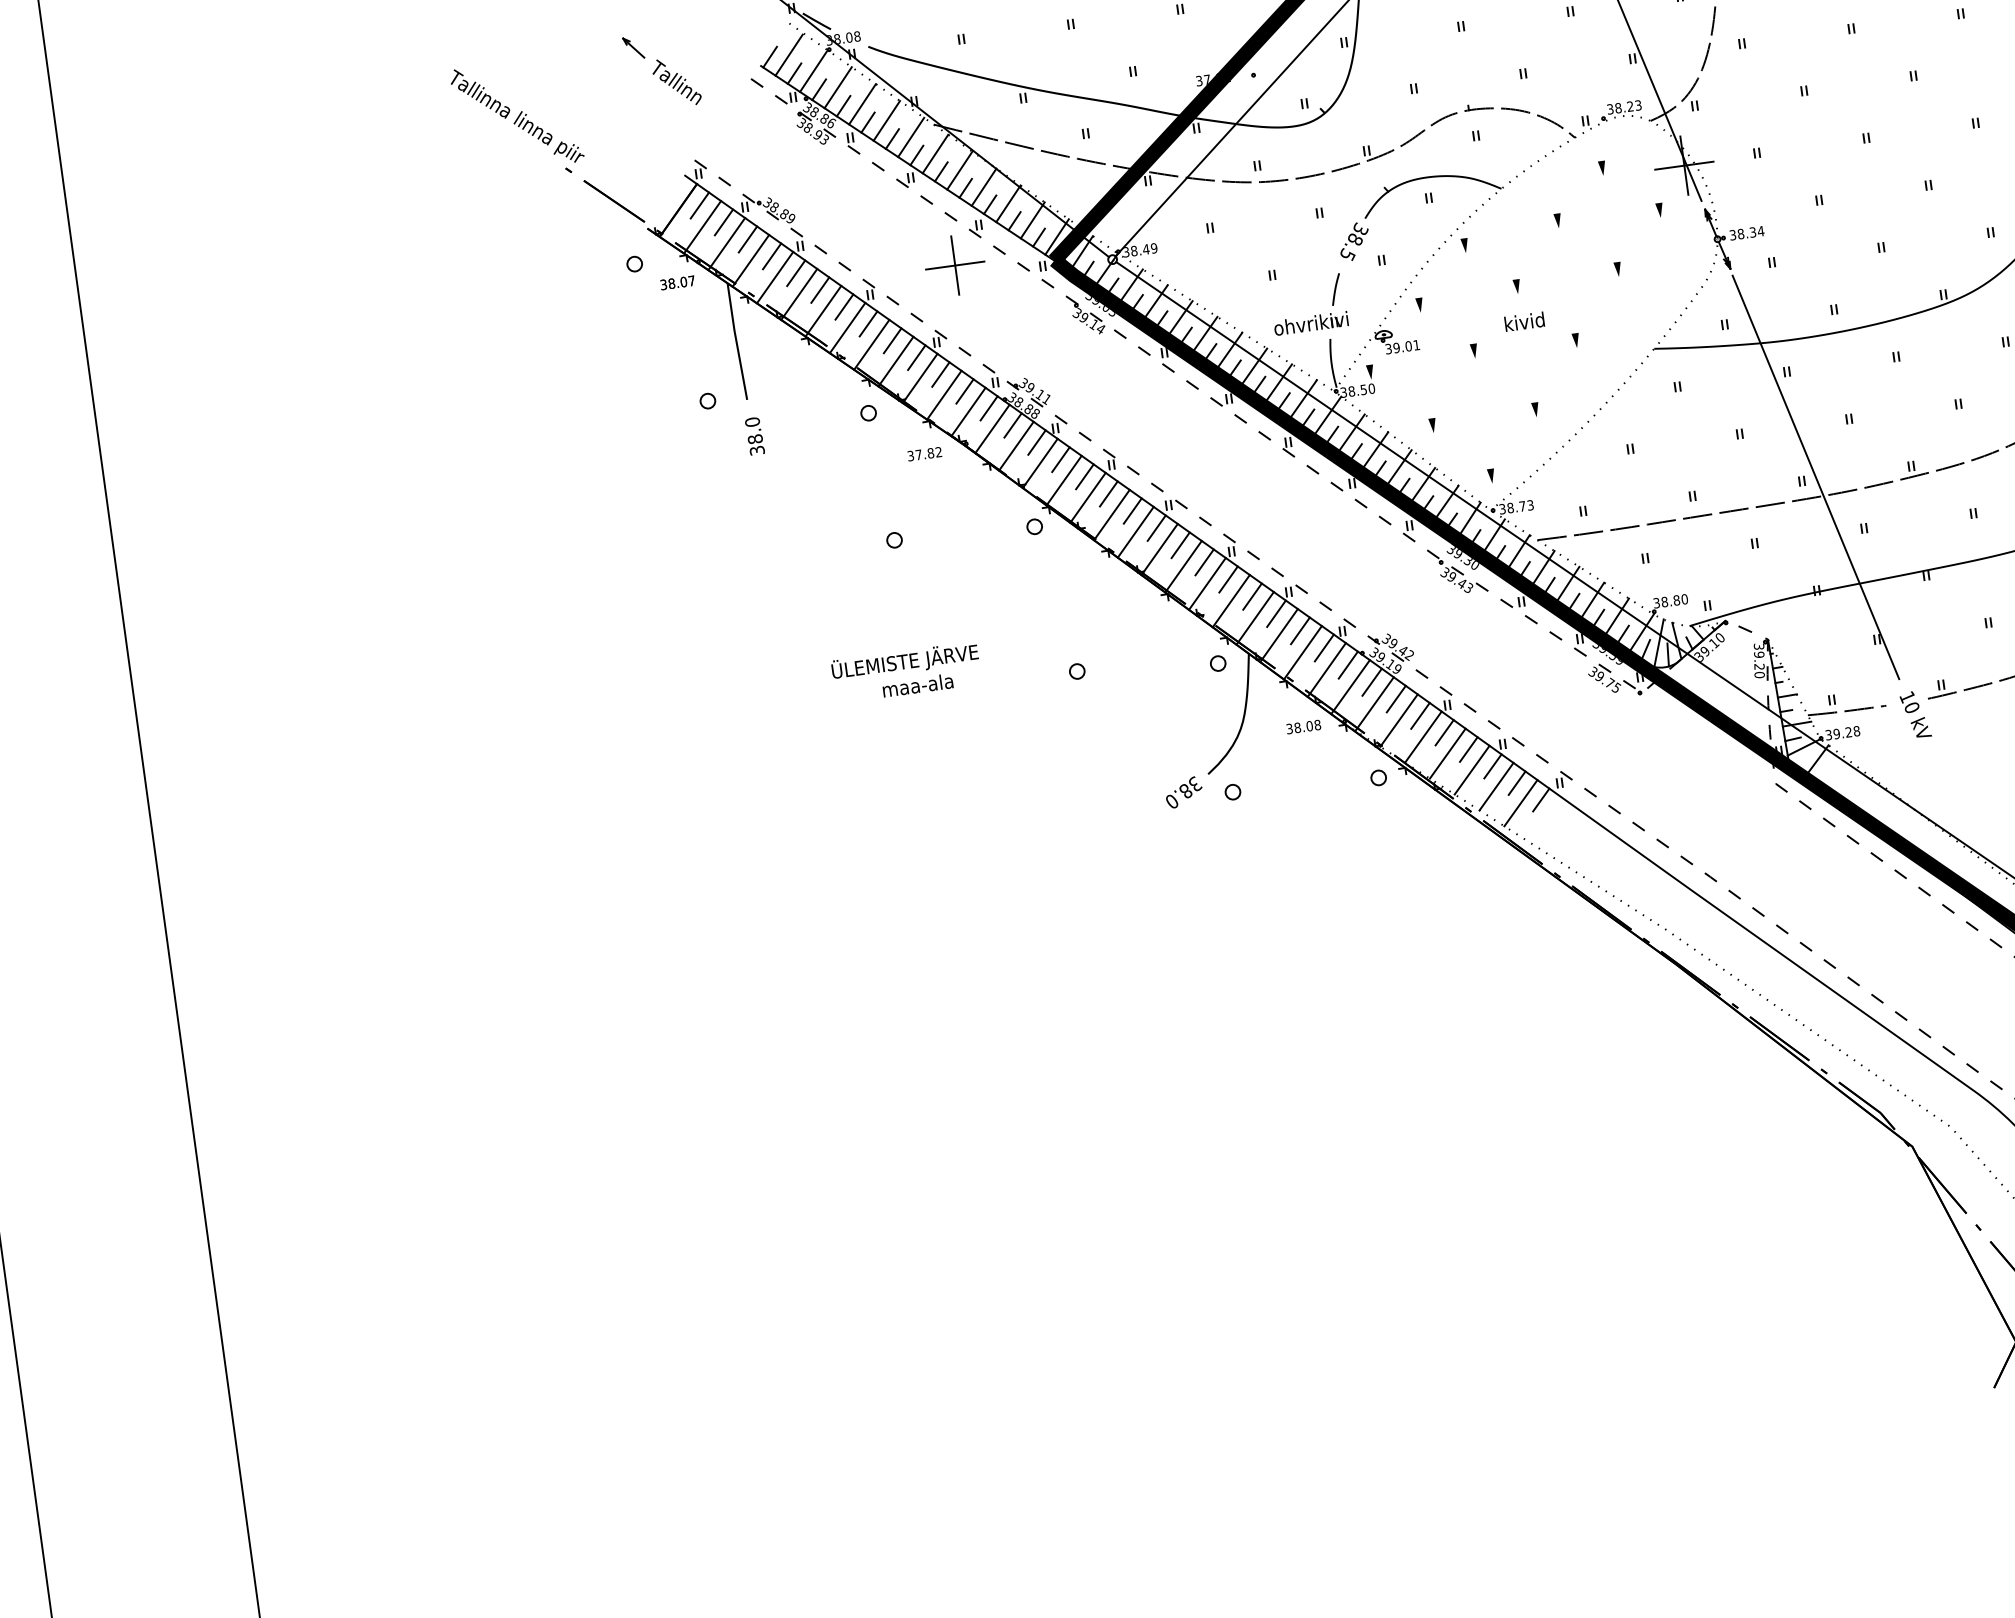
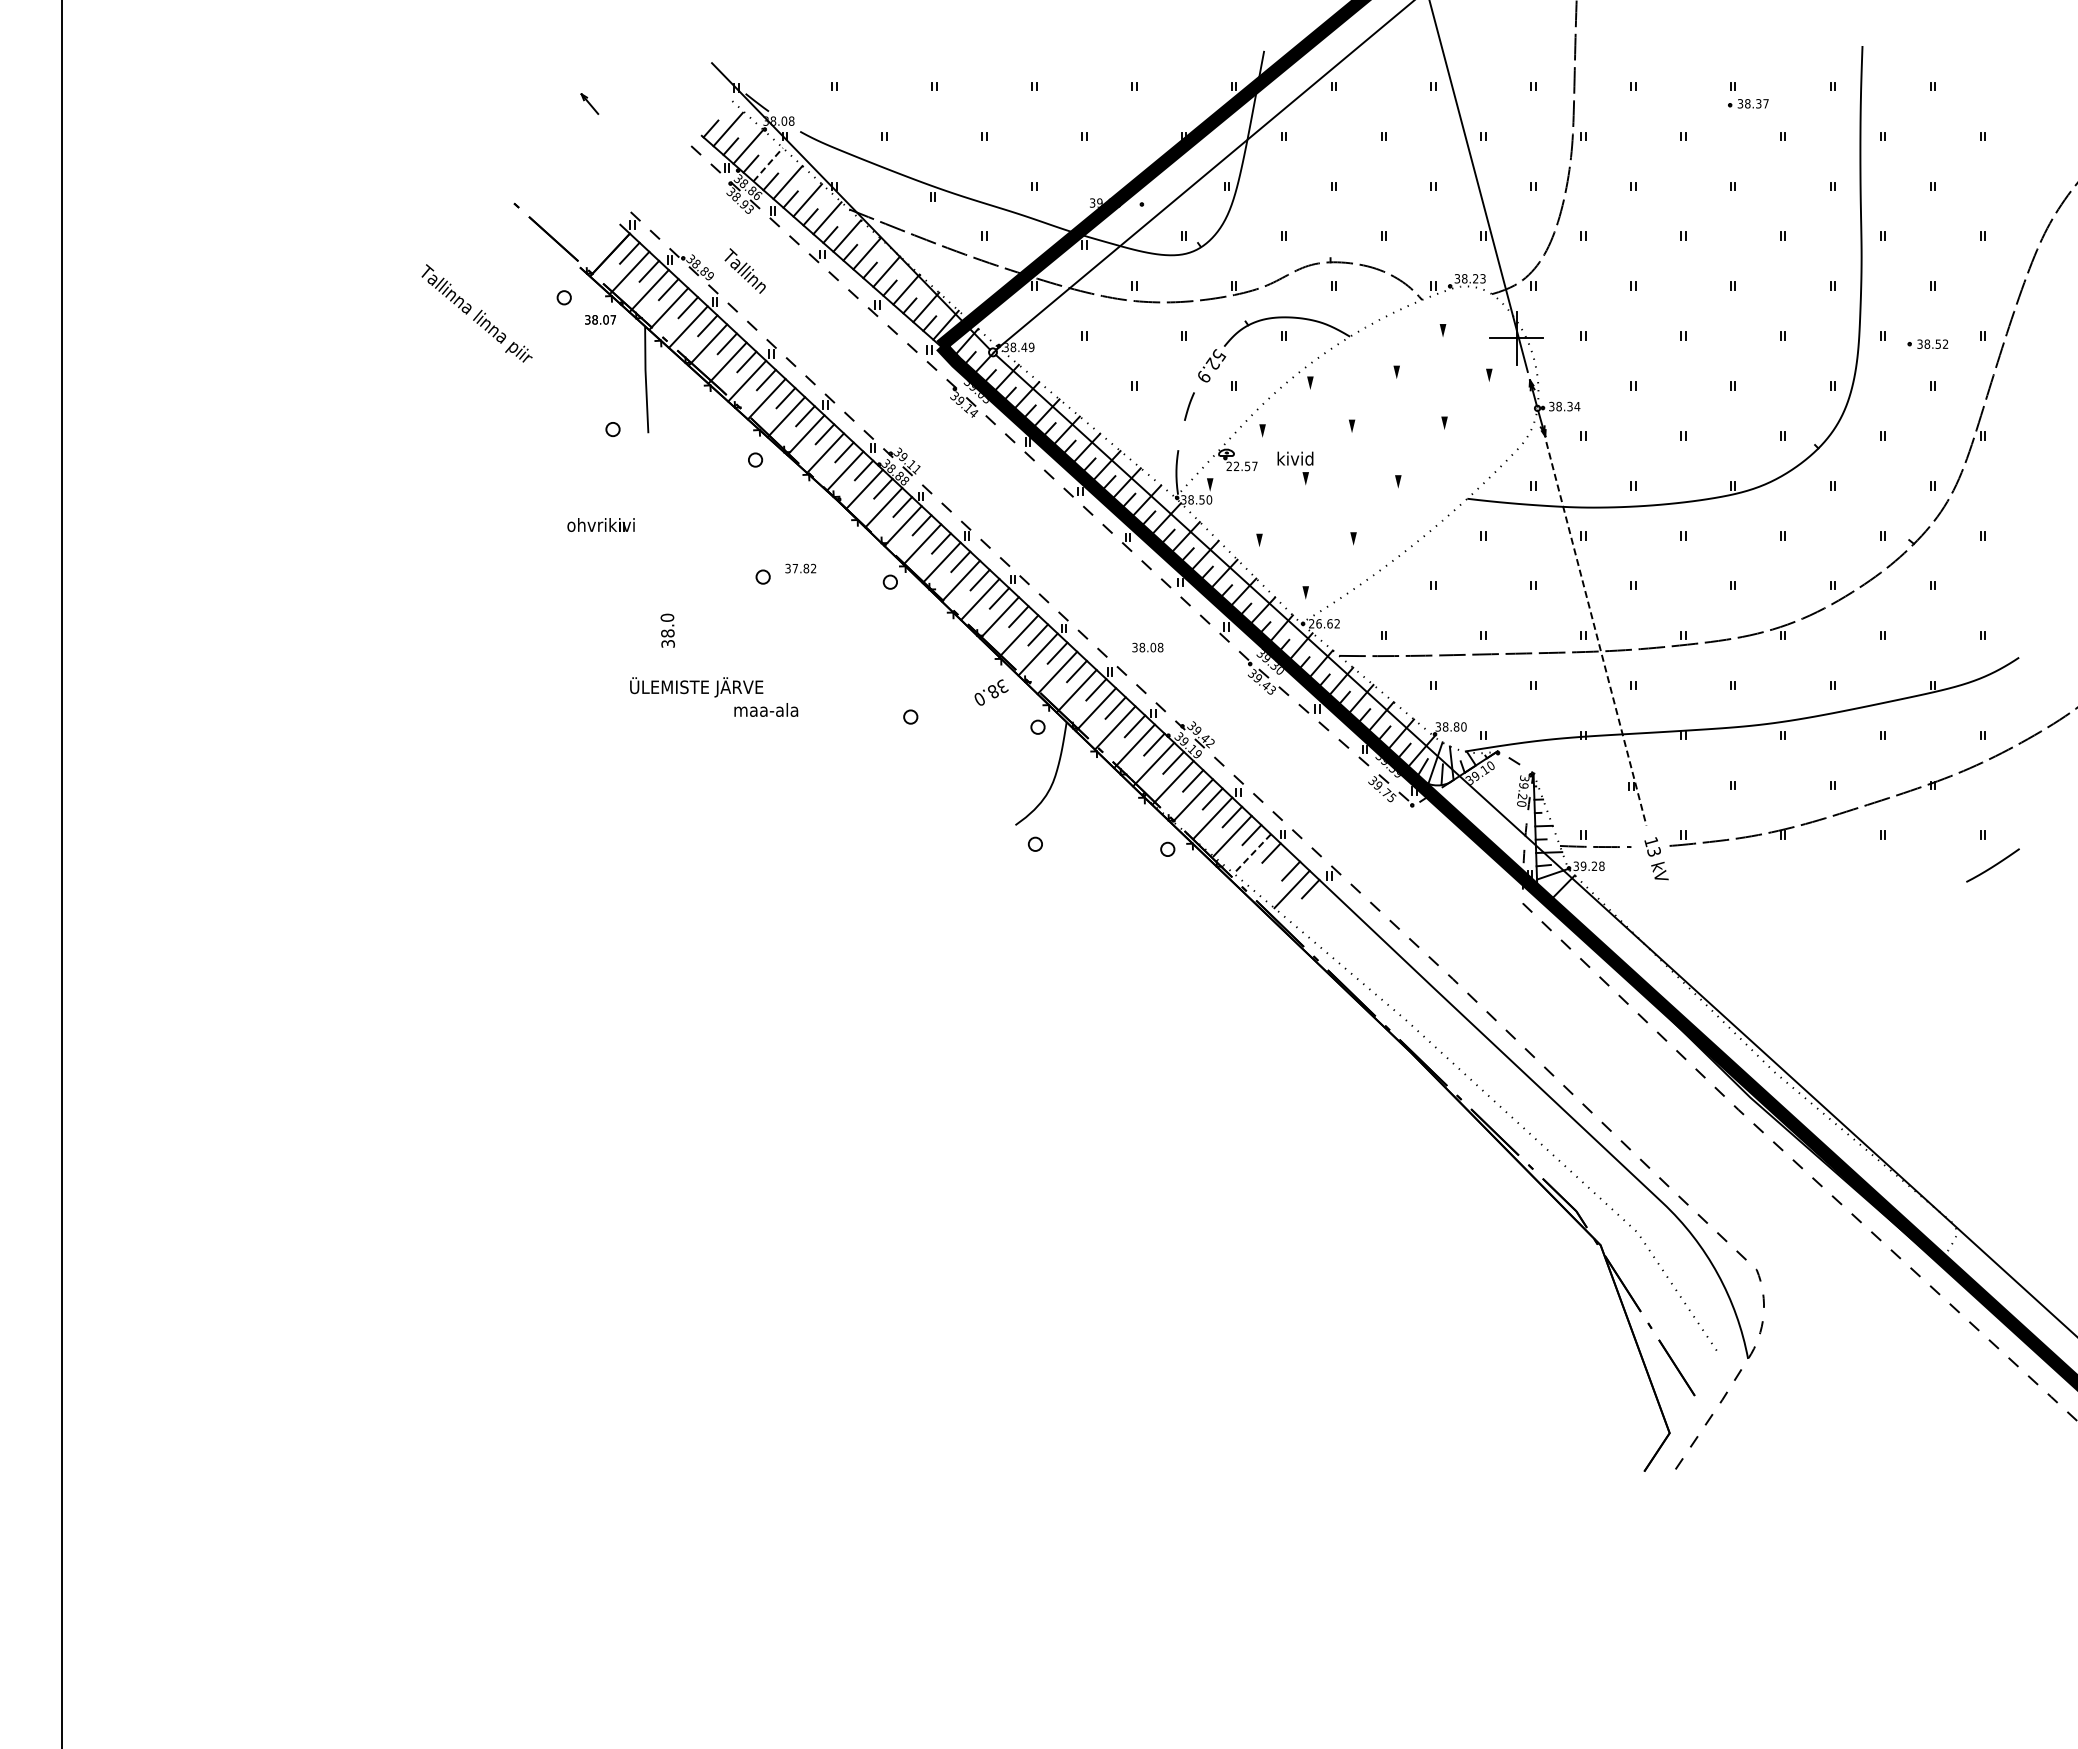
text: (1216, 78) -> (1108, 202), 37.92 -> 39.06
text: (675, 81) -> (744, 270), moved
line: (838, 87) -> (768, 164), solid -> dashed
text: (516, 115) -> (476, 313), moved
text: (1354, 244) -> (1211, 368), 38.5 -> 52.9
part: (955, 265) -> (851, 338), removed
text: (1524, 321) -> (1295, 458), moved
part: (1310, 323) -> (600, 524), moved
text: (1402, 347) -> (1241, 466), 39.01 -> 22.57
text: (754, 436) -> (667, 630), moved
text: (924, 454) -> (800, 568), moved
line: (1816, 478) -> (1596, 634), solid -> dashed
text: (1516, 506) -> (1324, 623), 38.73 -> 26.62
text: (904, 662) -> (696, 687), moved
text: (1911, 707) -> (1653, 851), 10 -> 13
text: (1303, 726) -> (1147, 647), moved
line: (1472, 770) -> (1252, 854), solid -> dashed
line: (1496, 786) -> (1272, 871), removed
text: (1183, 792) -> (991, 692), moved

